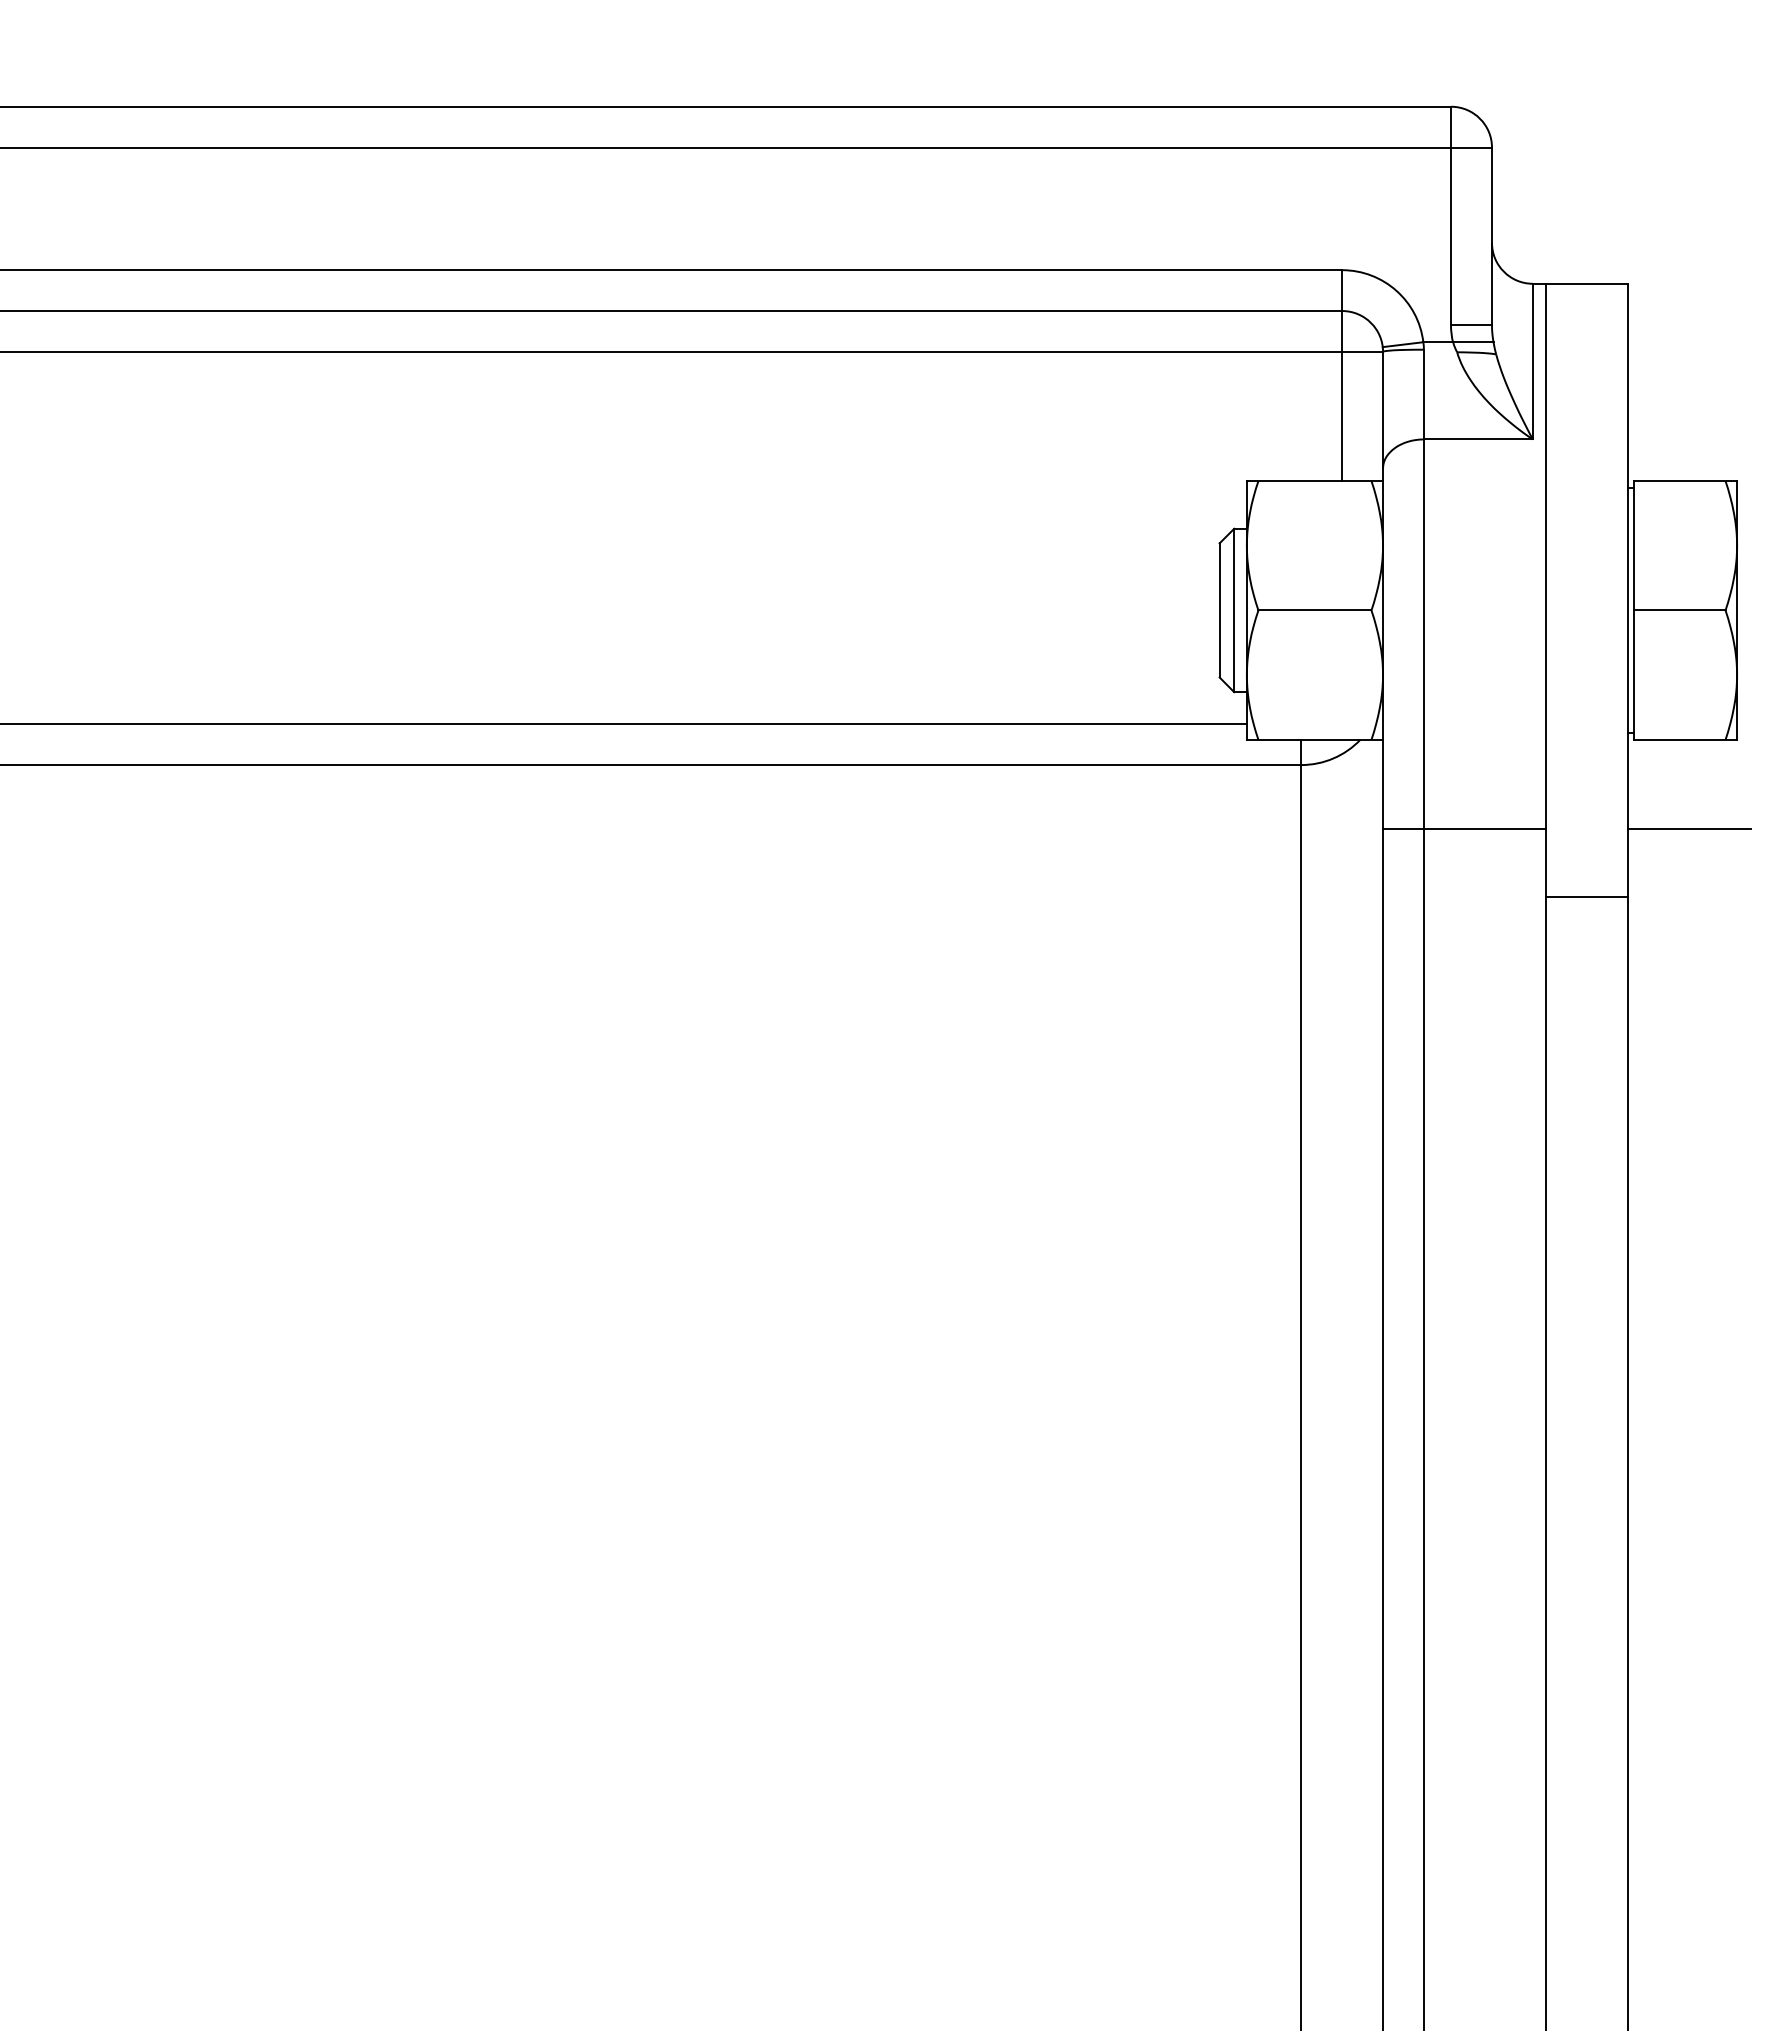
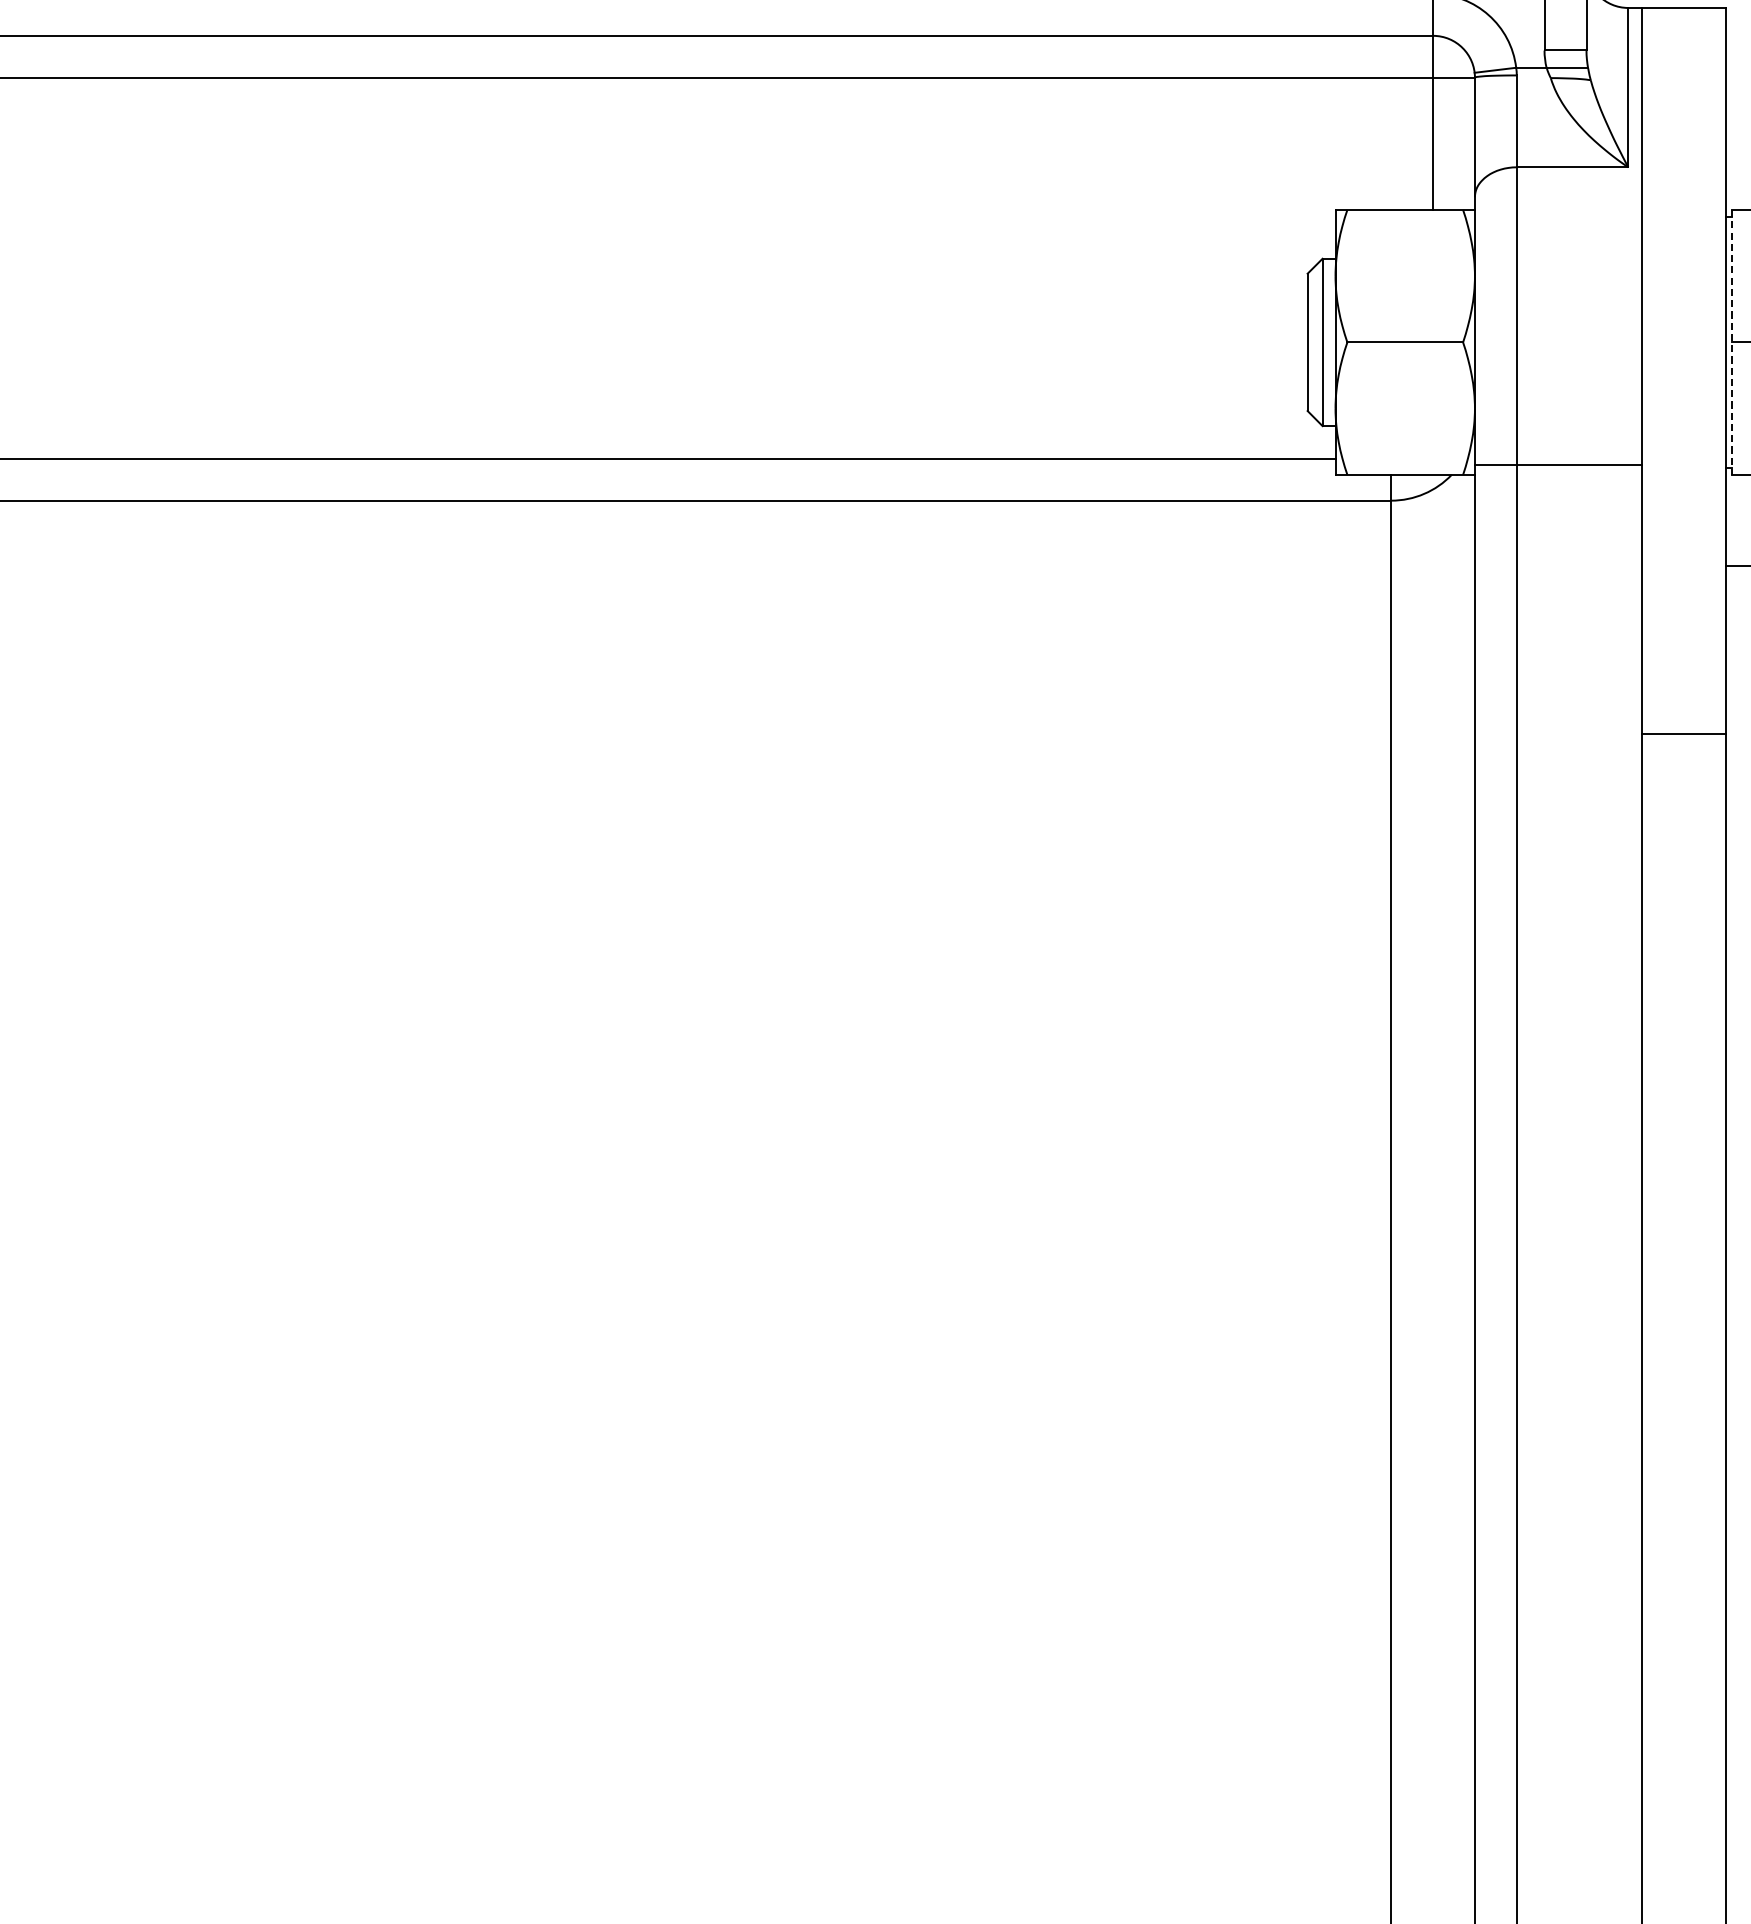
line: (1633, 610) -> (1731, 342), solid -> dashed
line: (1464, 828) -> (1558, 465), moved
line: (1587, 896) -> (1684, 733), moved

